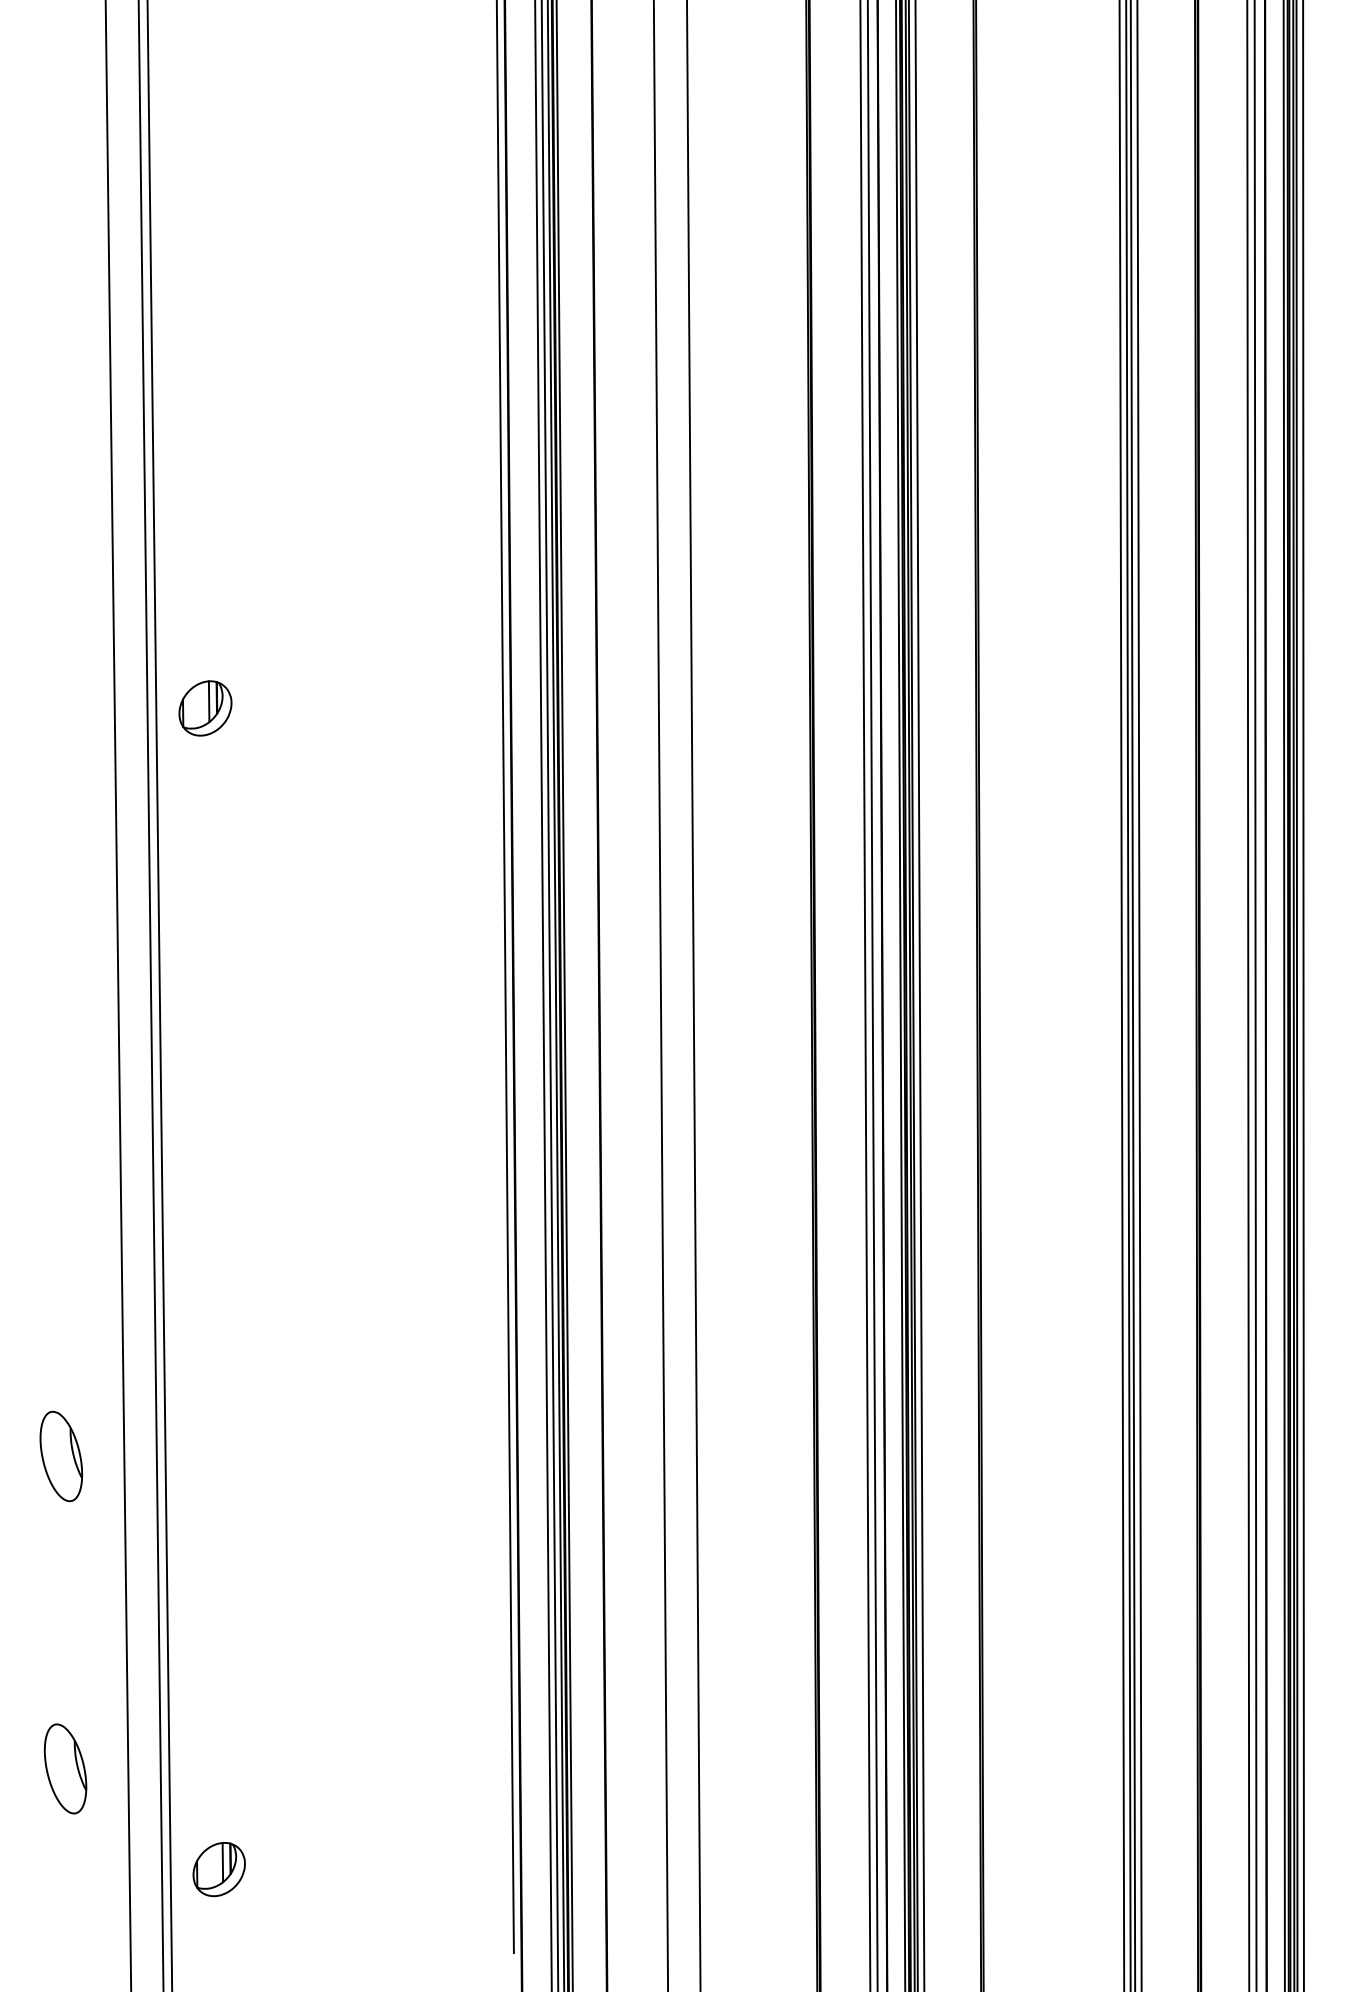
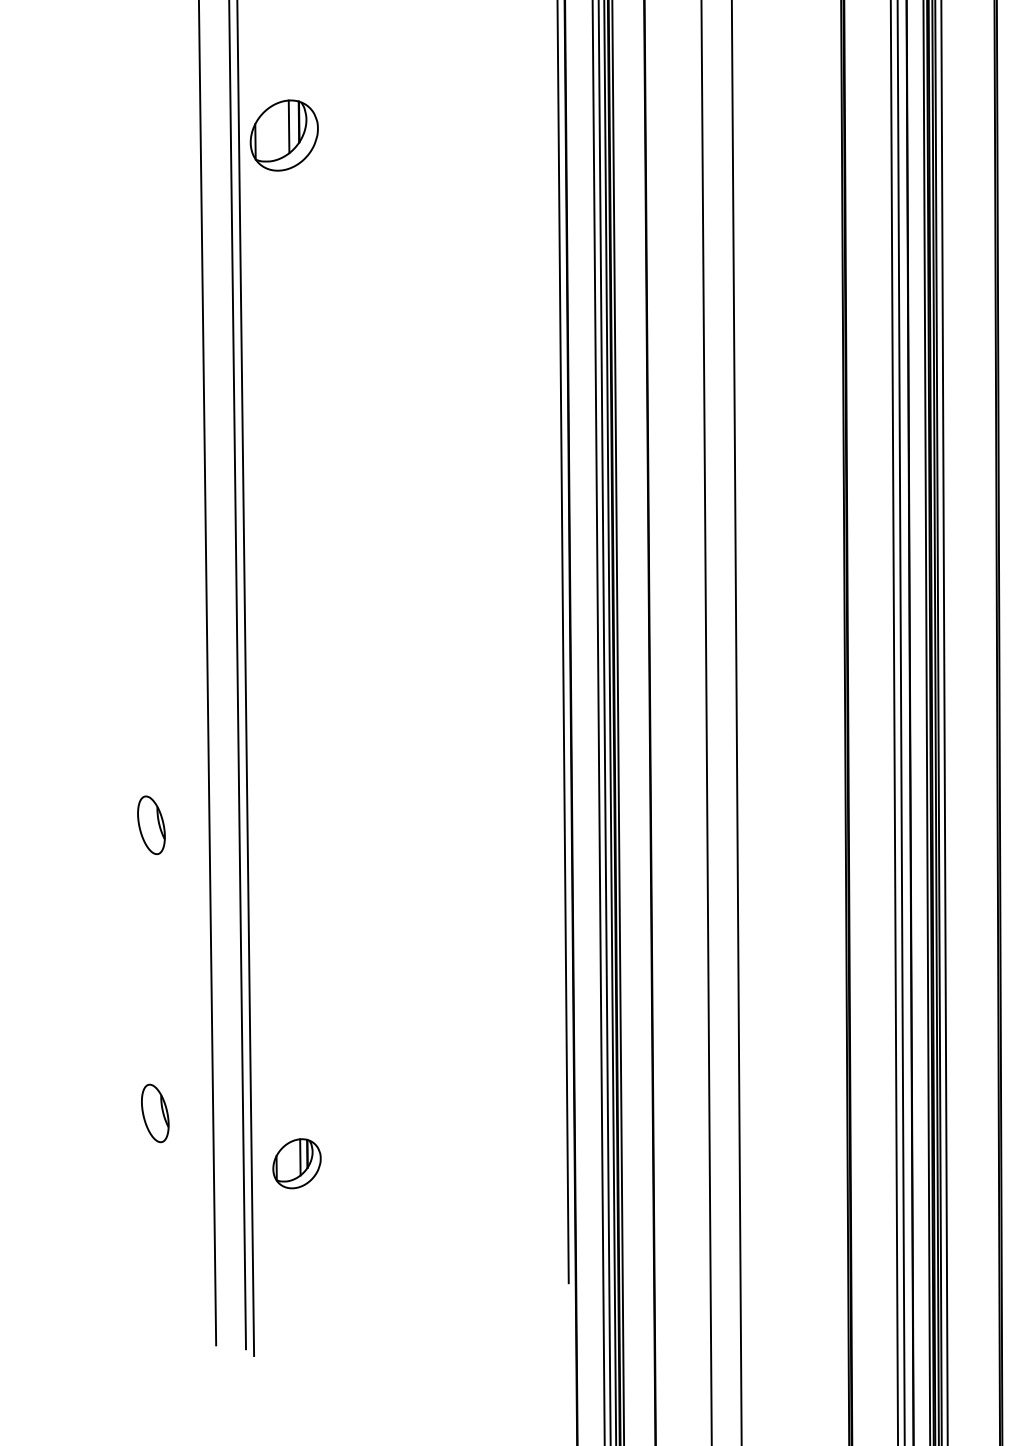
part: (205, 708) -> (284, 135), size x1.4
part: (61, 1456) -> (151, 825), size x0.7
part: (65, 1768) -> (155, 1113), size x0.7
part: (218, 1869) -> (296, 1163), moved

